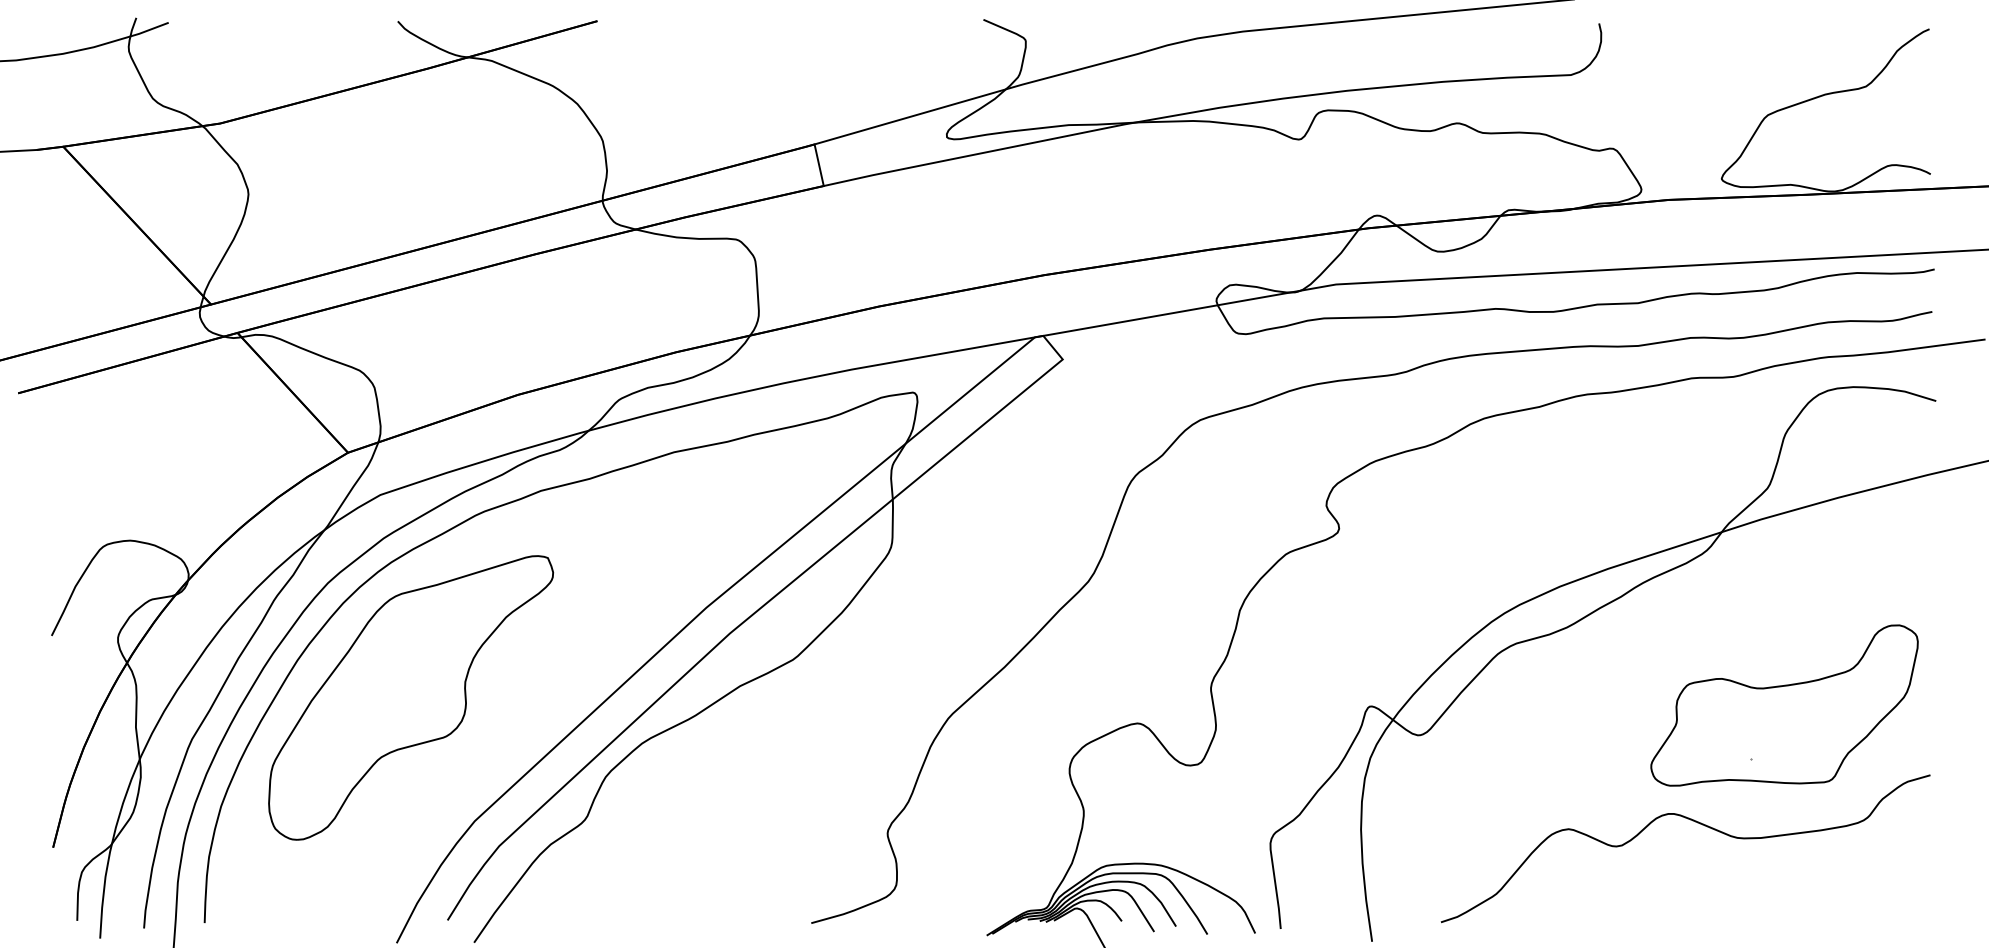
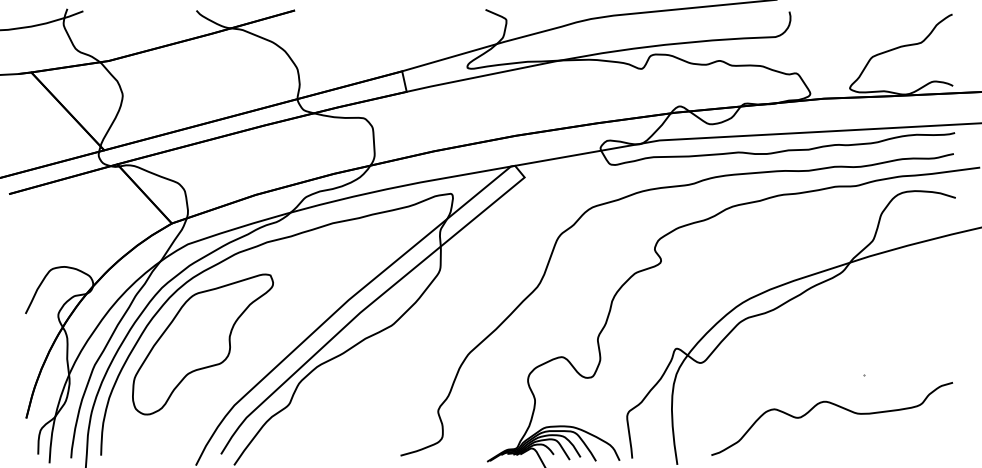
part: (1783, 703) -> (880, 347), removed

